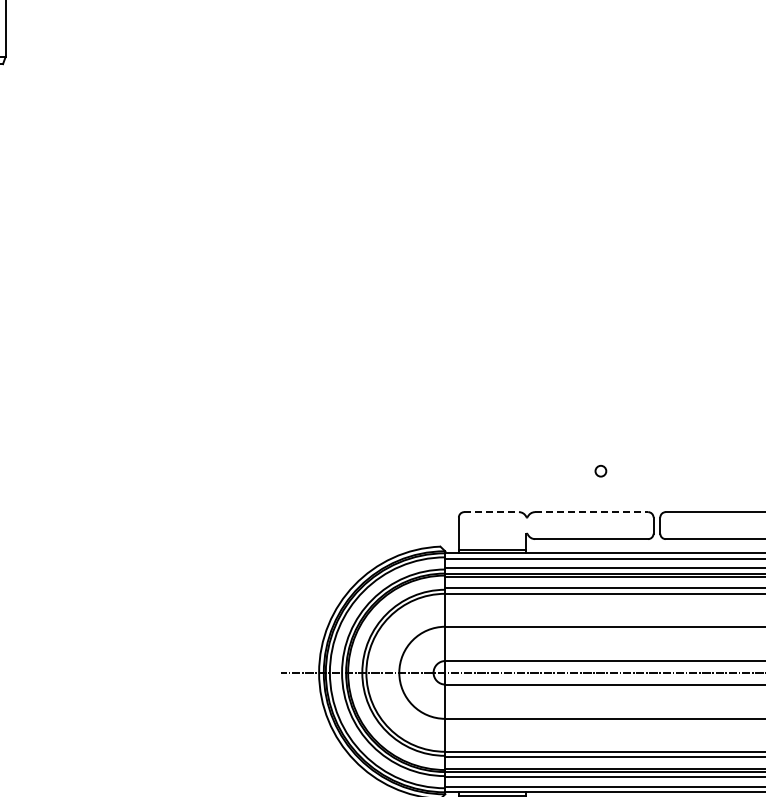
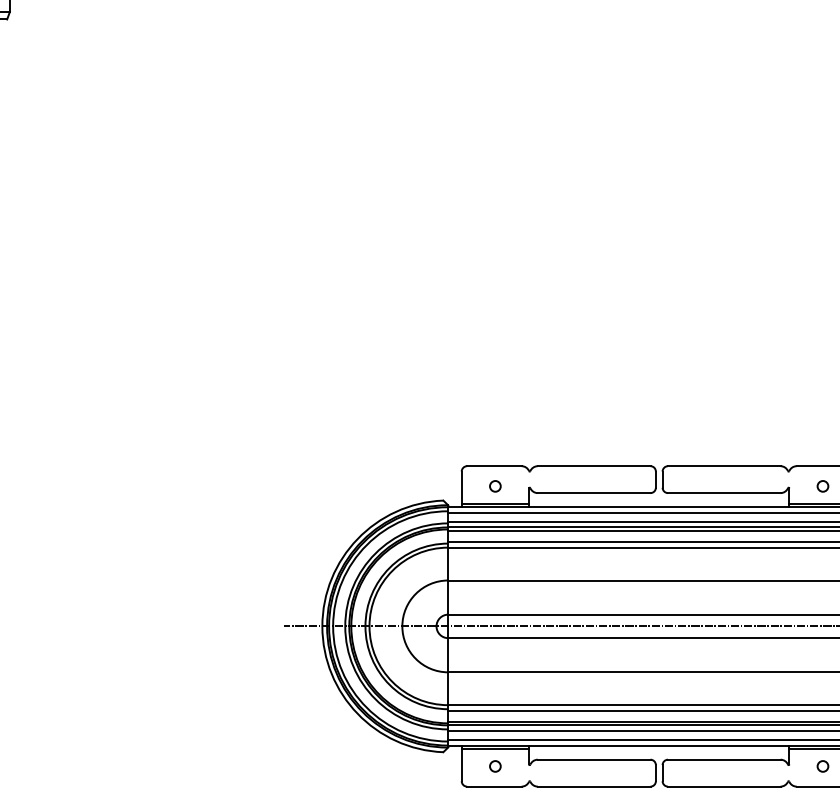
circle: (601, 471) -> (495, 486), moved
line: (491, 512) -> (494, 466), dashed -> solid
line: (591, 512) -> (594, 466), dashed -> solid

